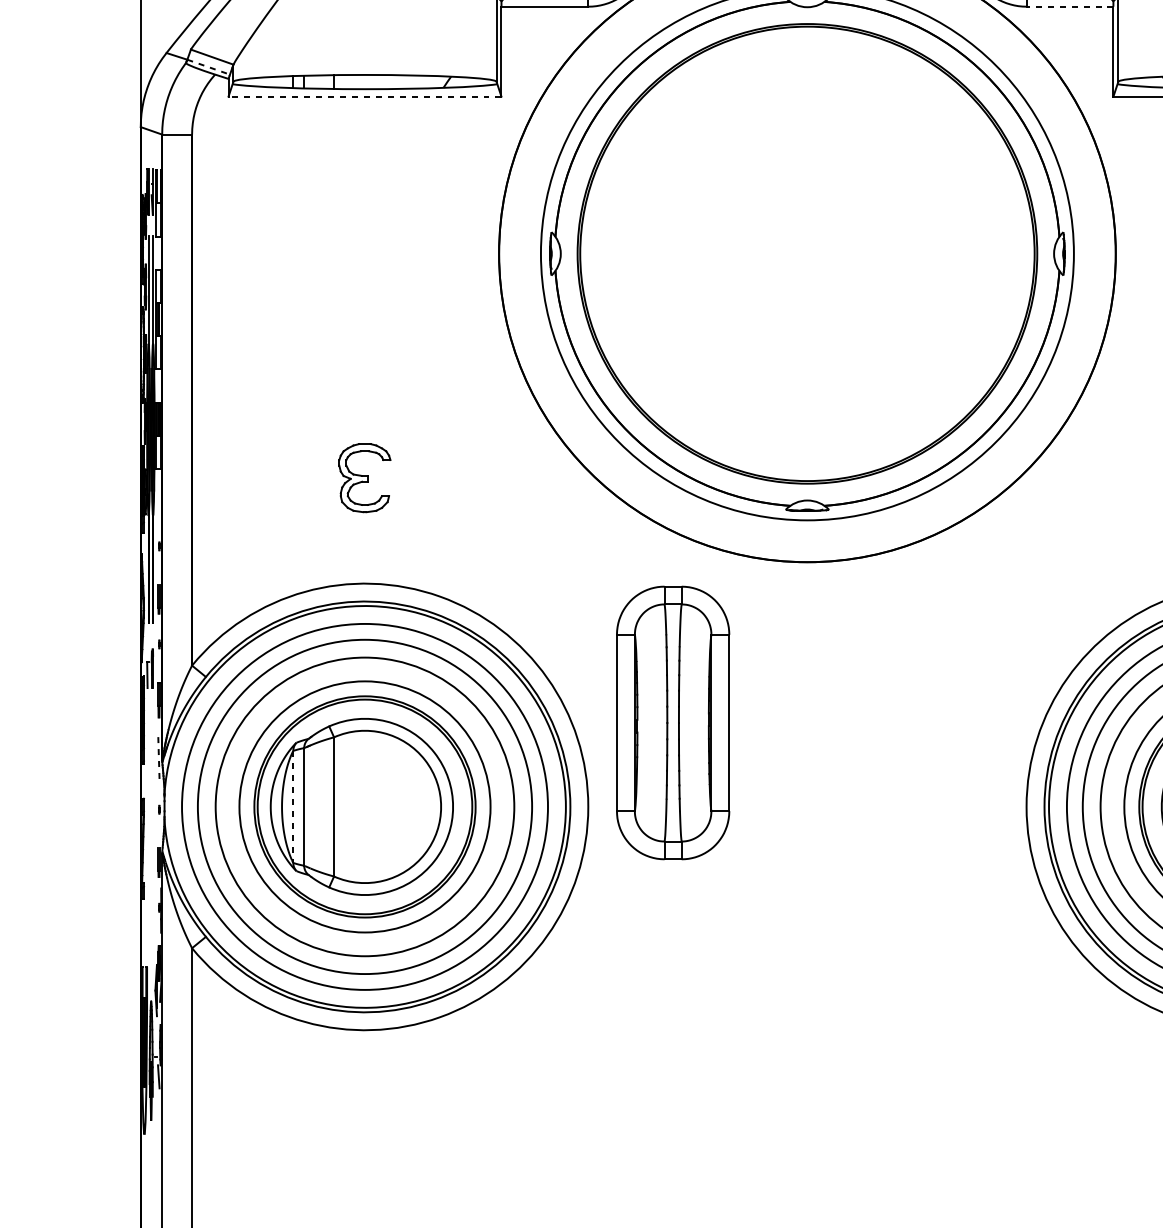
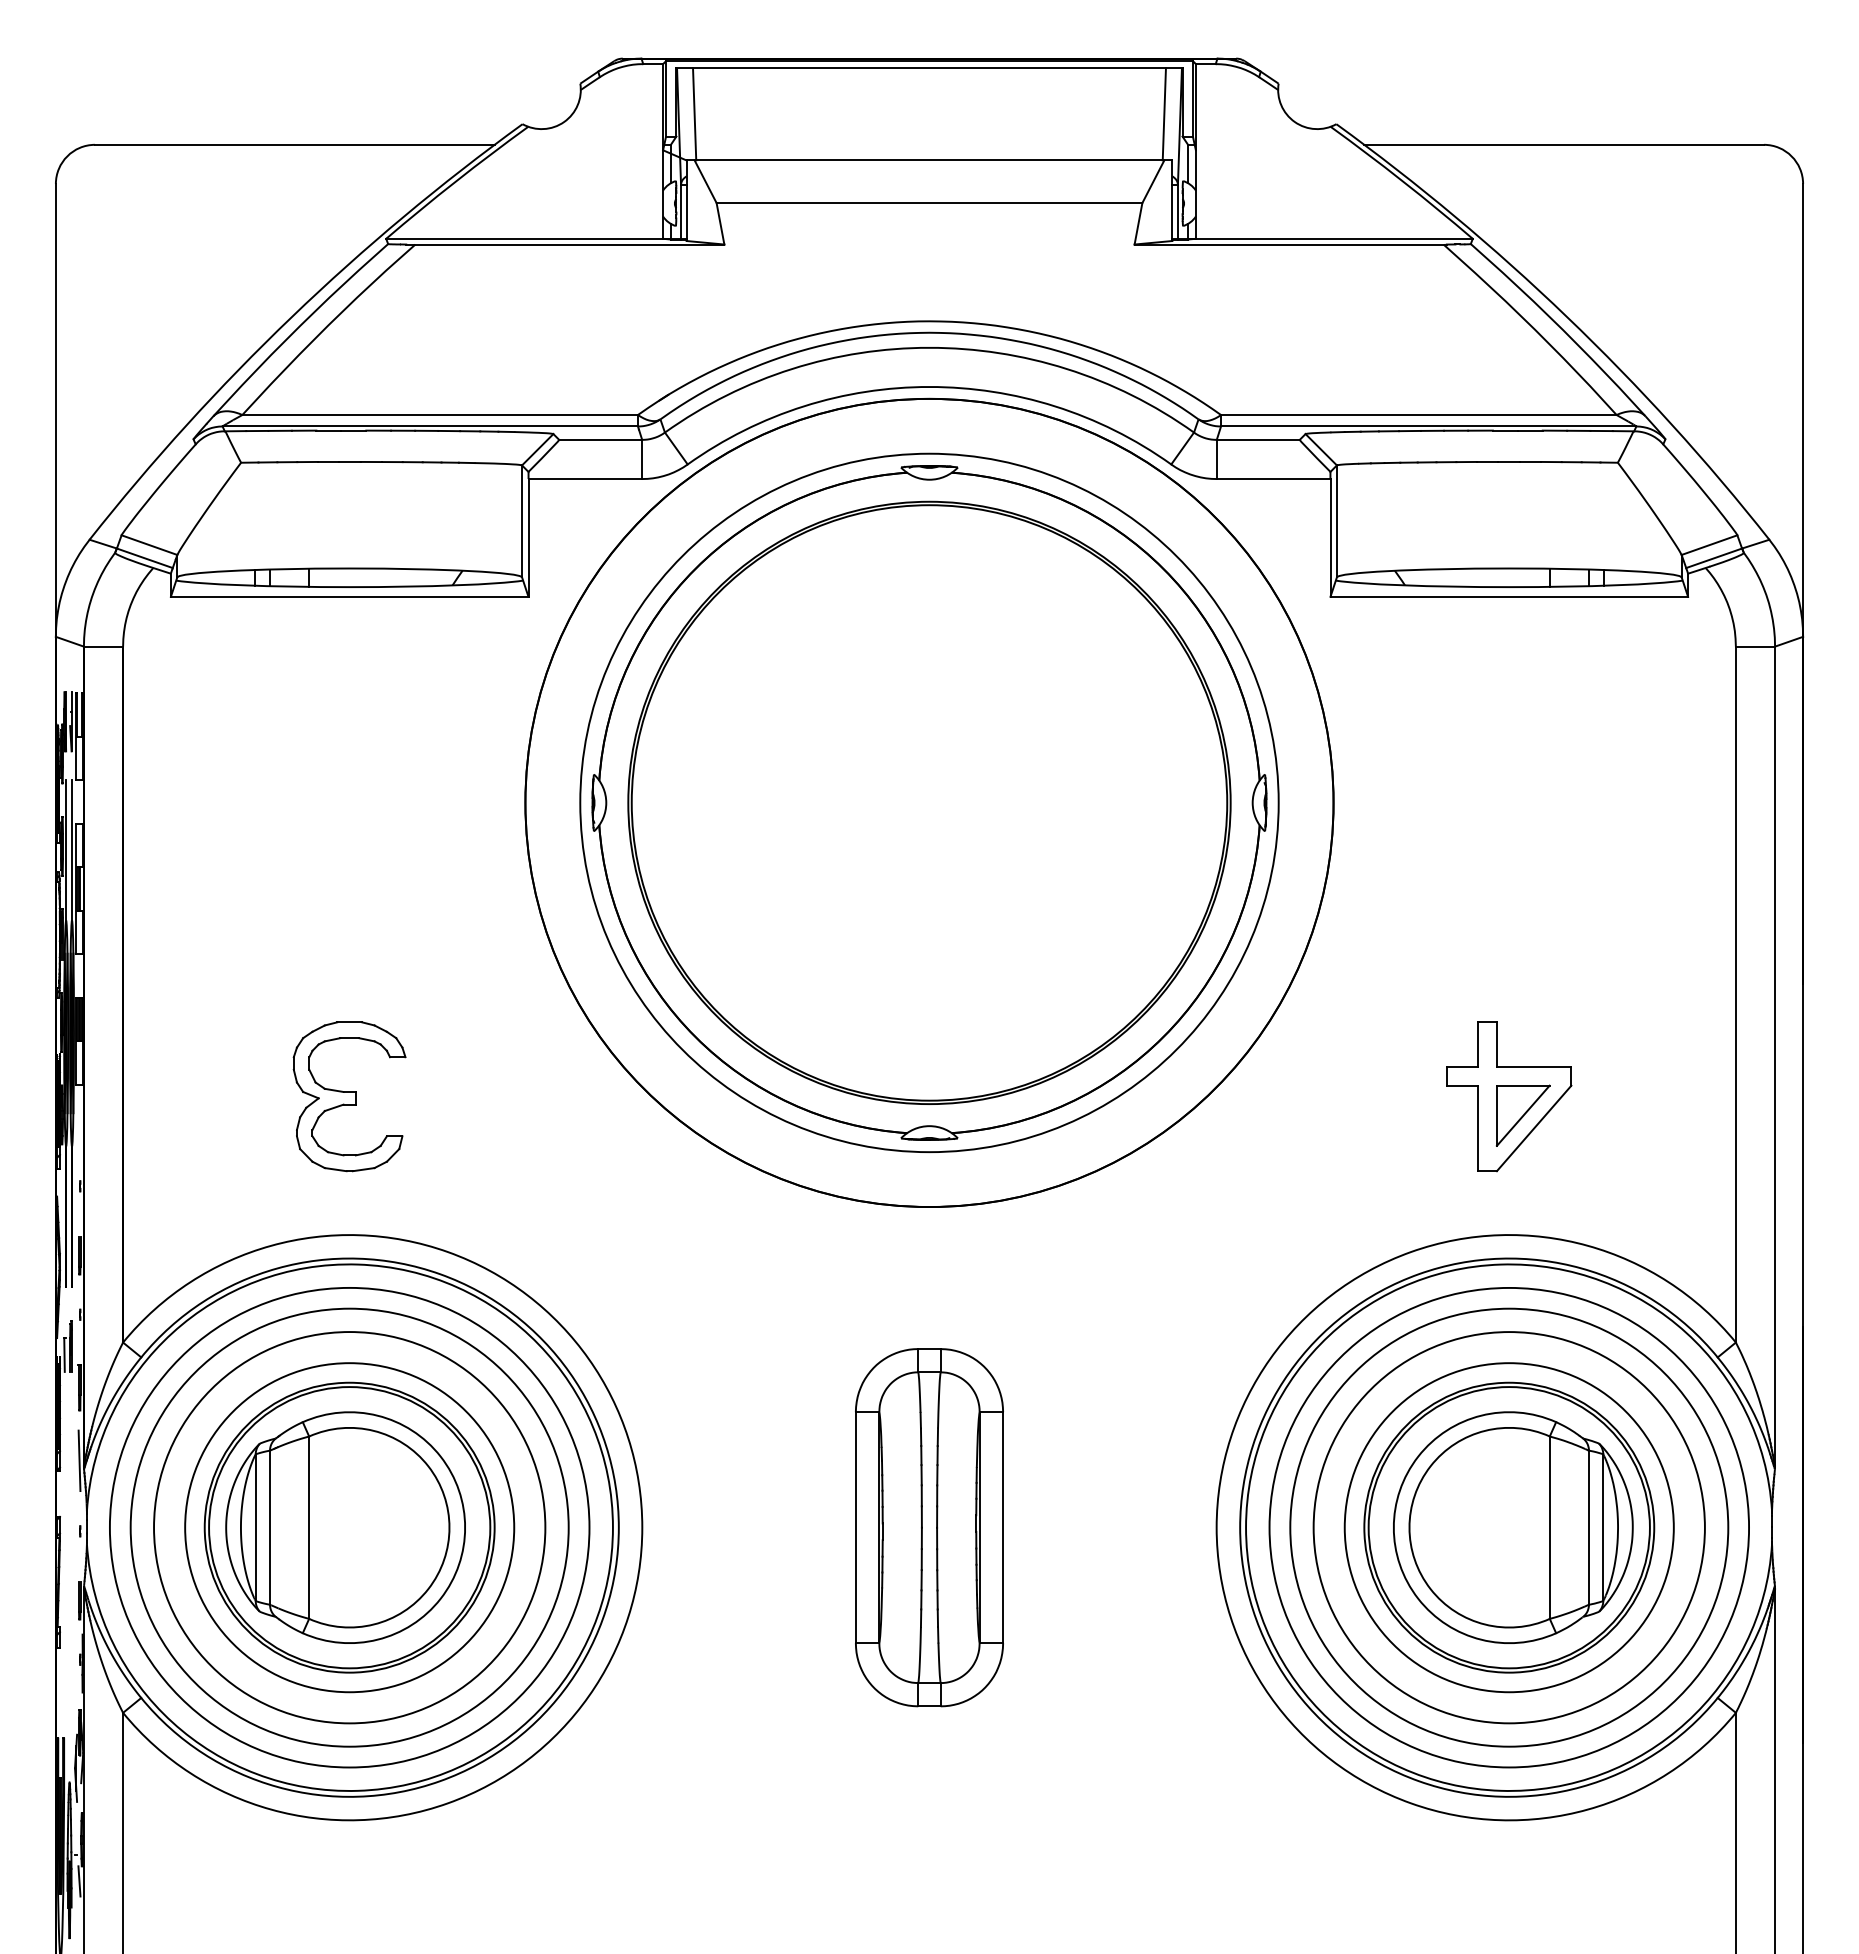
line: (1069, 7) -> (1273, 479), dashed -> solid
line: (208, 67) -> (144, 558), dashed -> solid
line: (364, 96) -> (349, 596), dashed -> solid
part: (364, 477) -> (349, 1096), size x1.67
part: (673, 722) -> (929, 1527), moved
line: (158, 755) -> (79, 1460), dashed -> solid
line: (293, 807) -> (255, 1528), dashed -> solid

